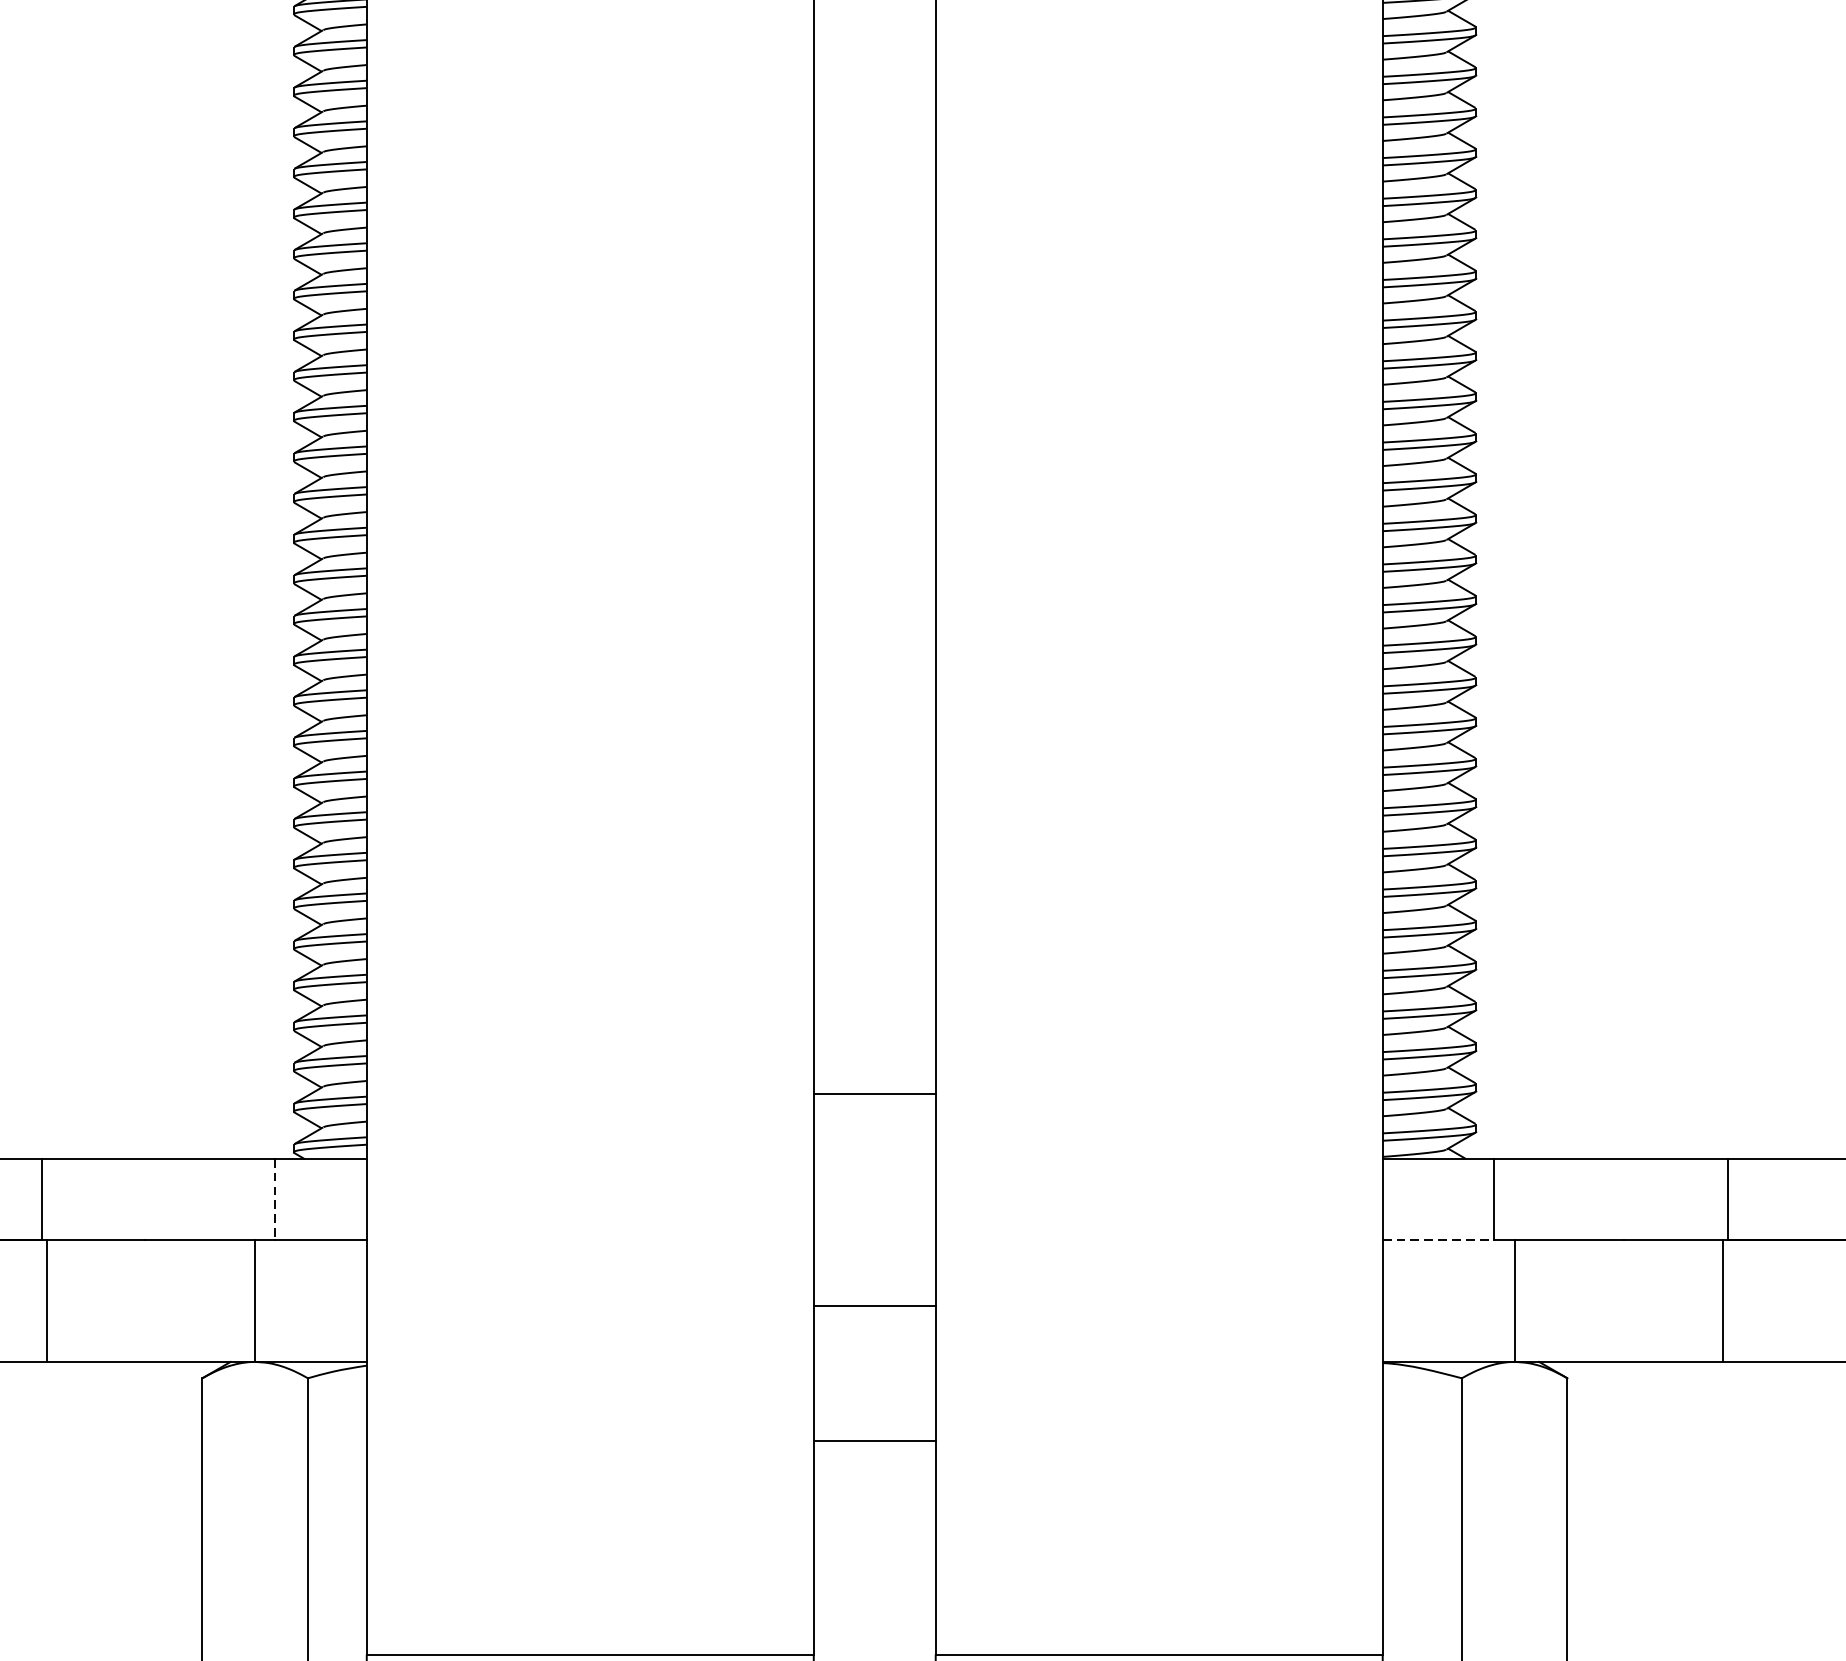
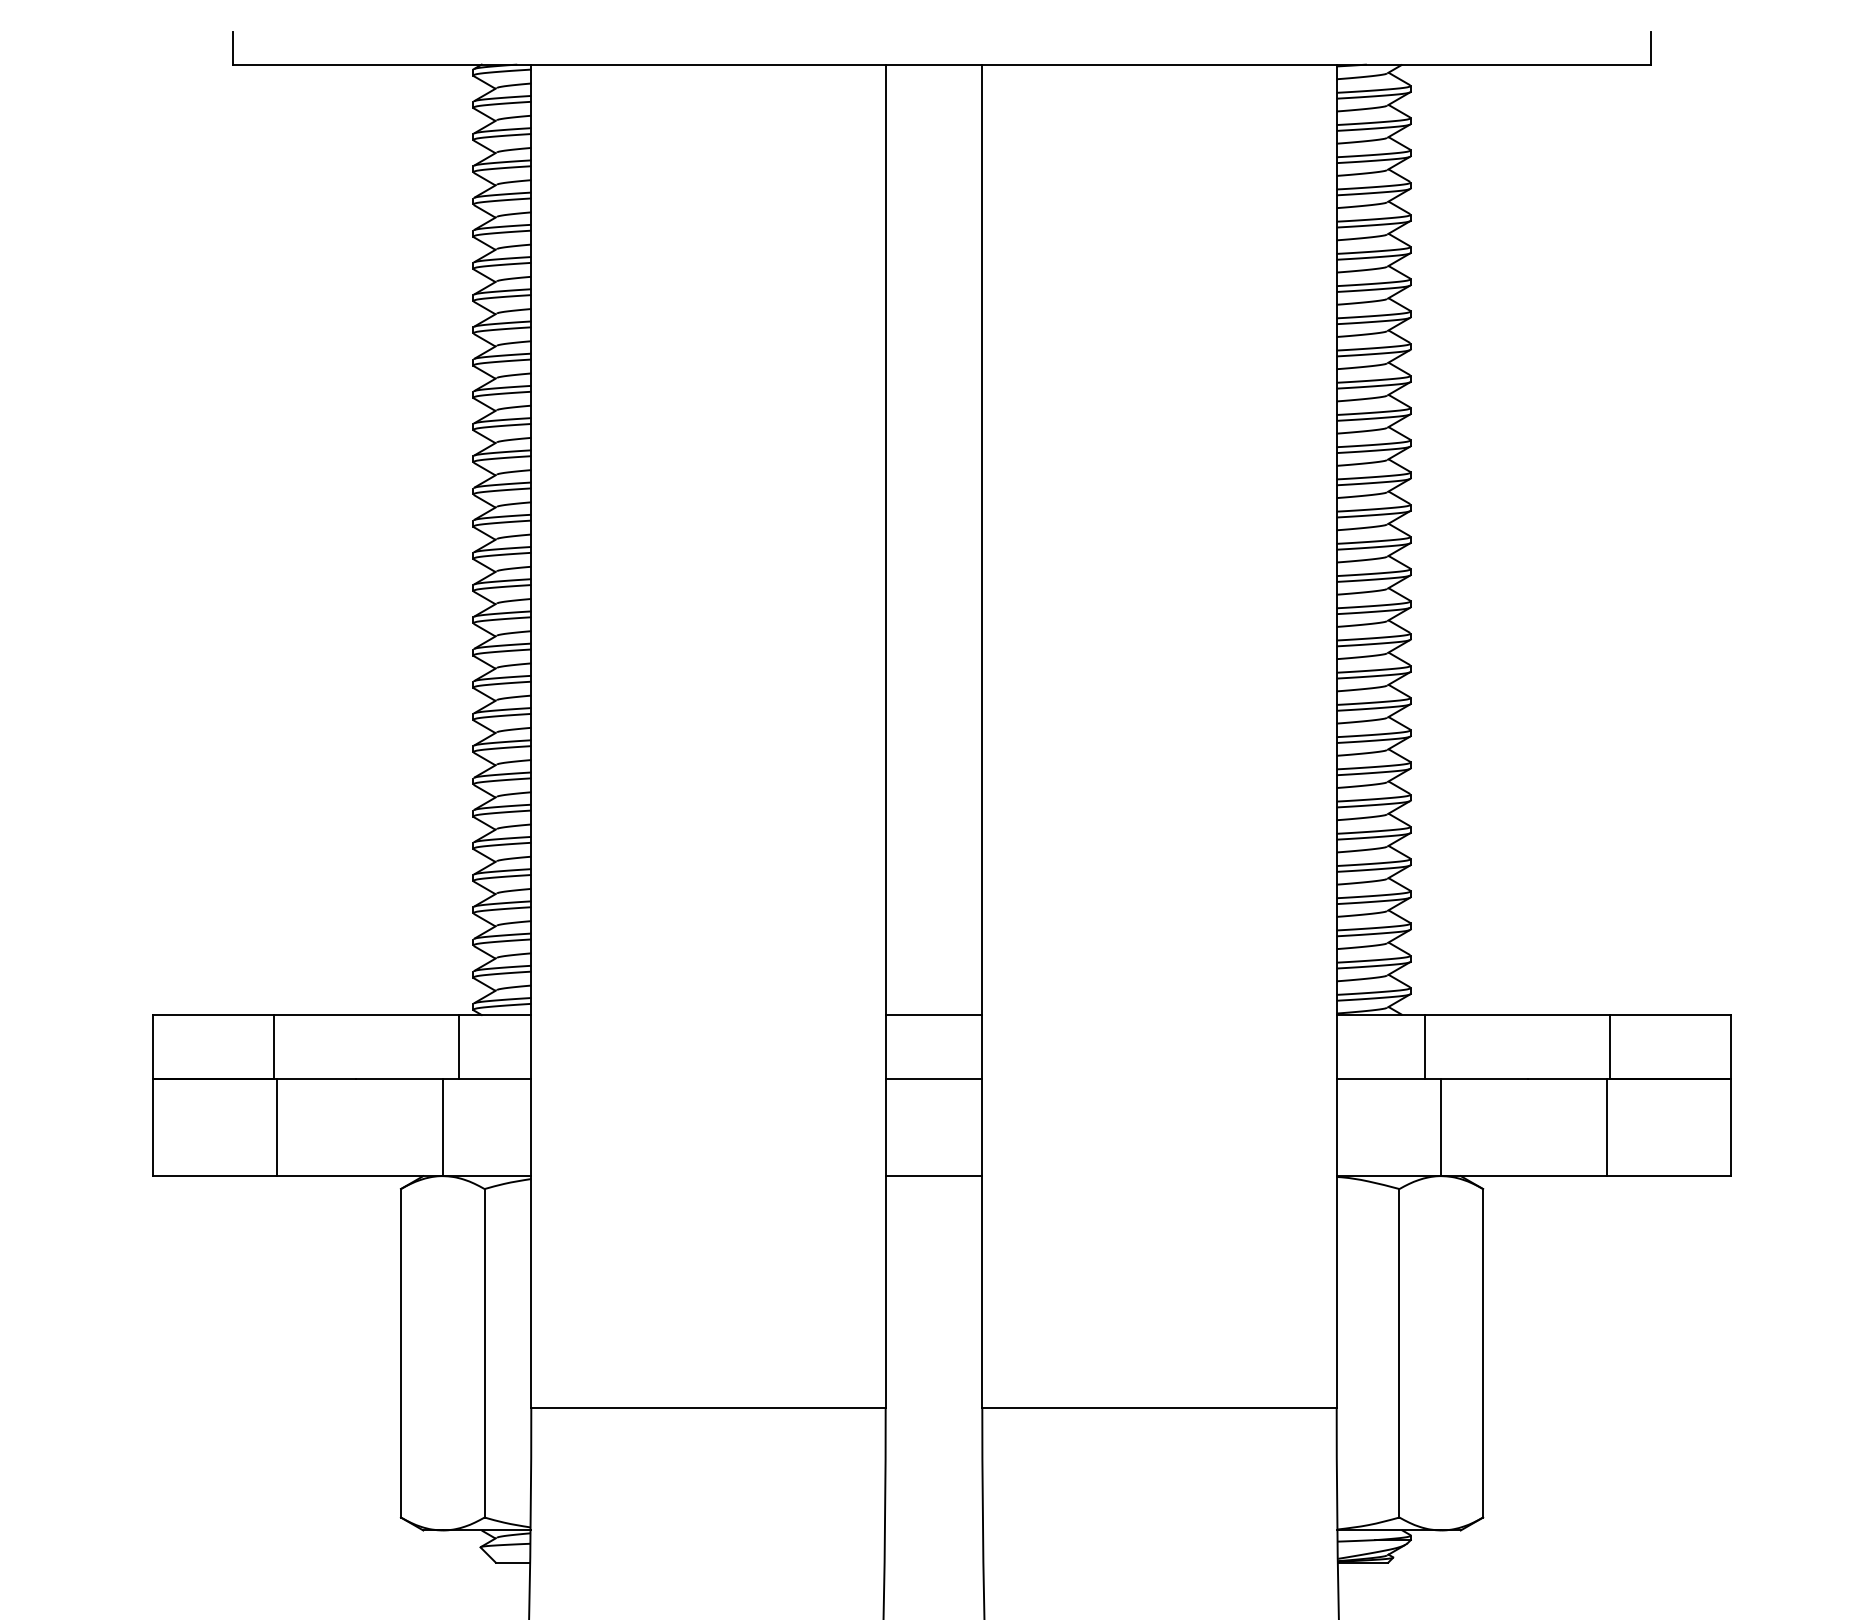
line: (874, 1095) -> (933, 1015), moved
line: (274, 1199) -> (458, 1047), dashed -> solid
line: (1439, 1240) -> (1381, 1079), dashed -> solid
line: (874, 1305) -> (933, 1079), moved
line: (874, 1441) -> (933, 1176), moved

